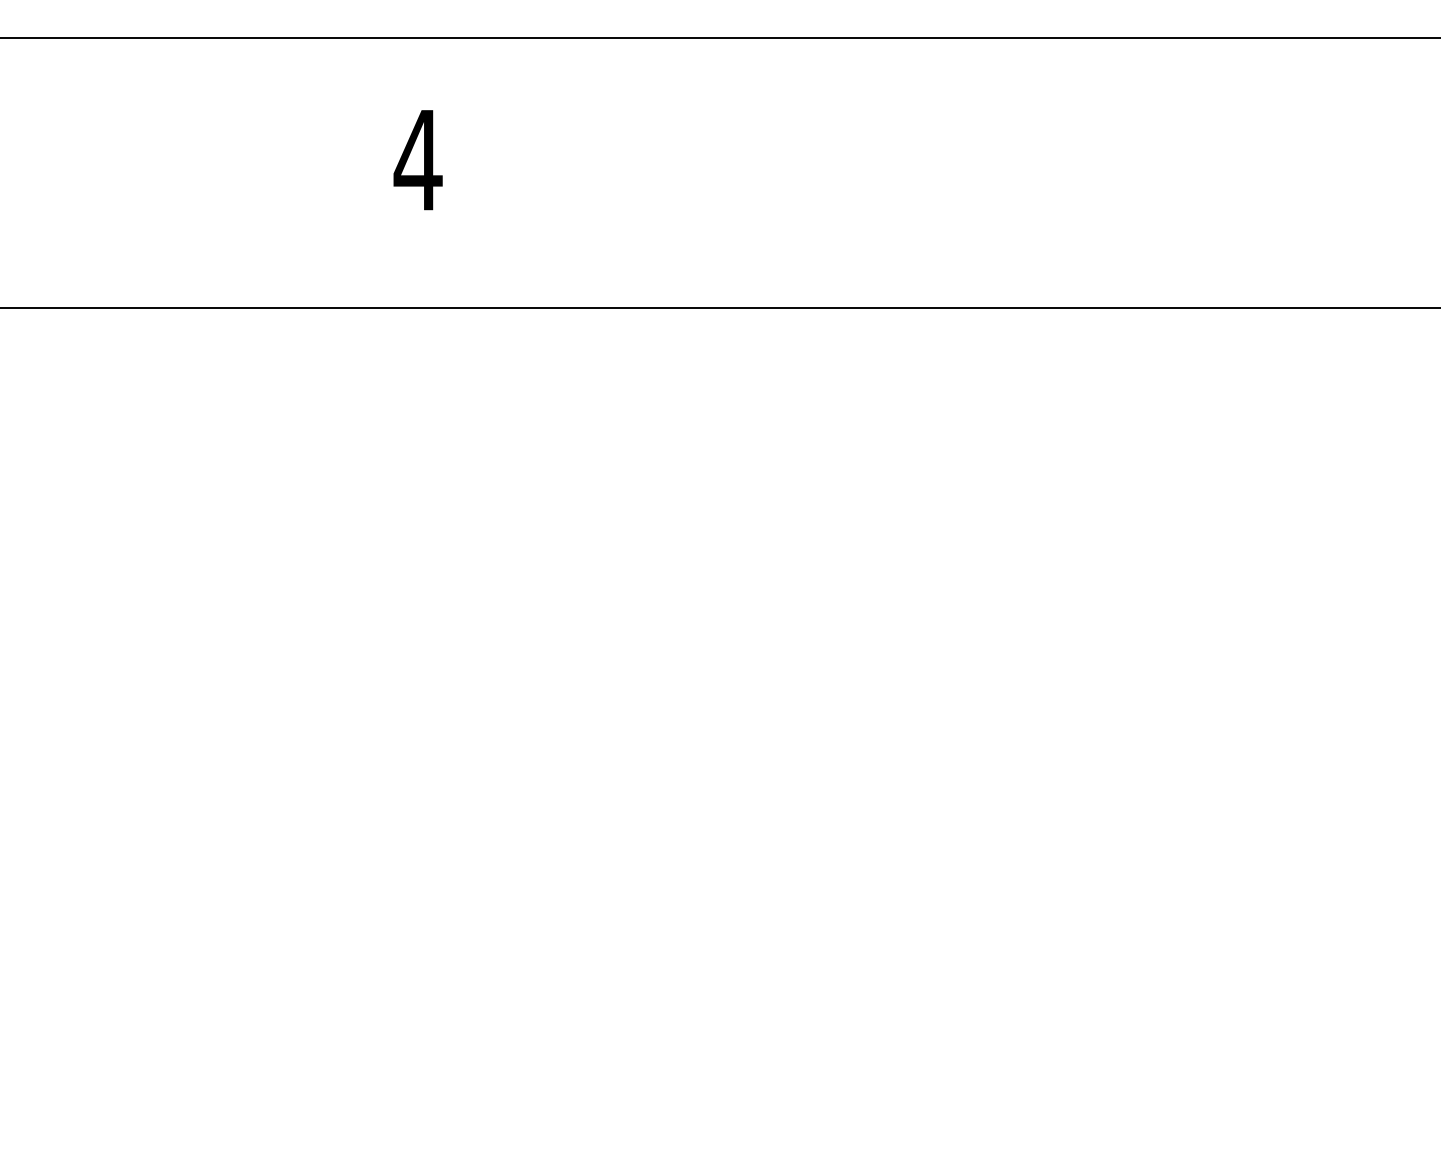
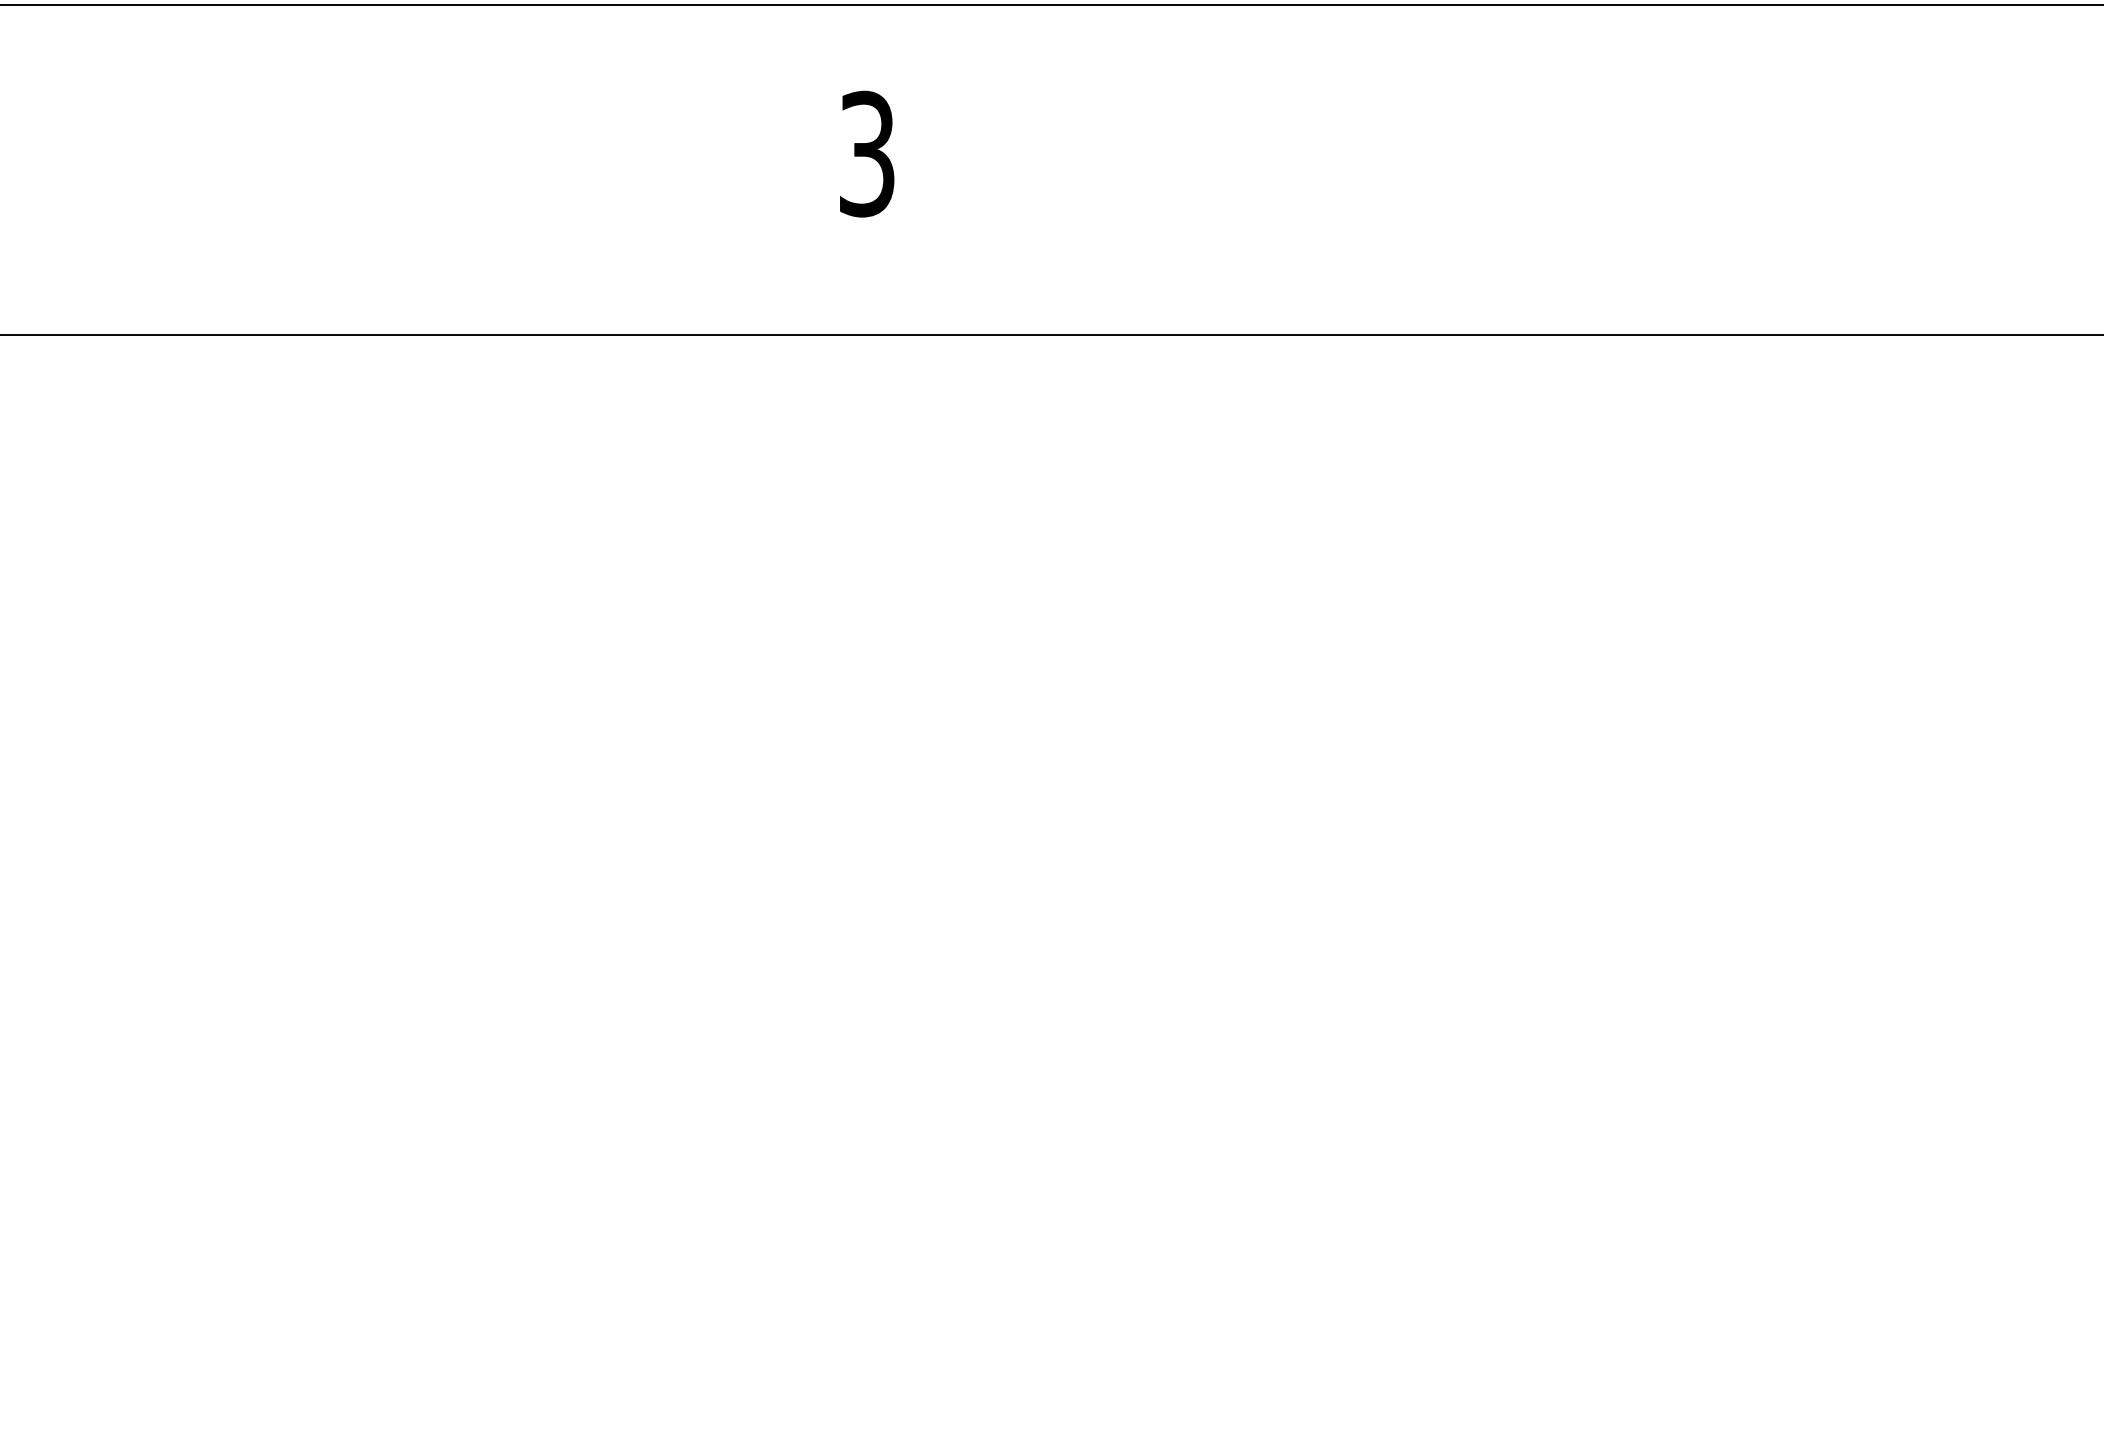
text: (418, 159) -> (867, 153), 4 -> 3

